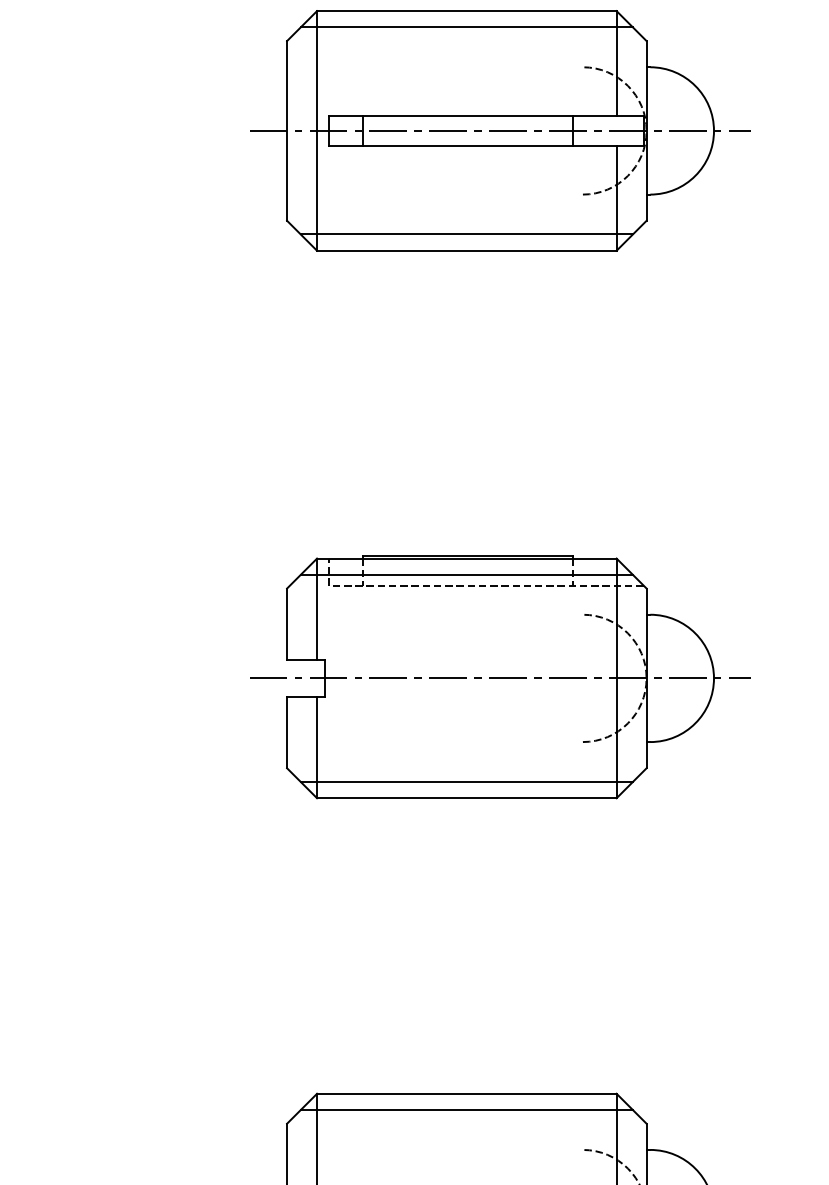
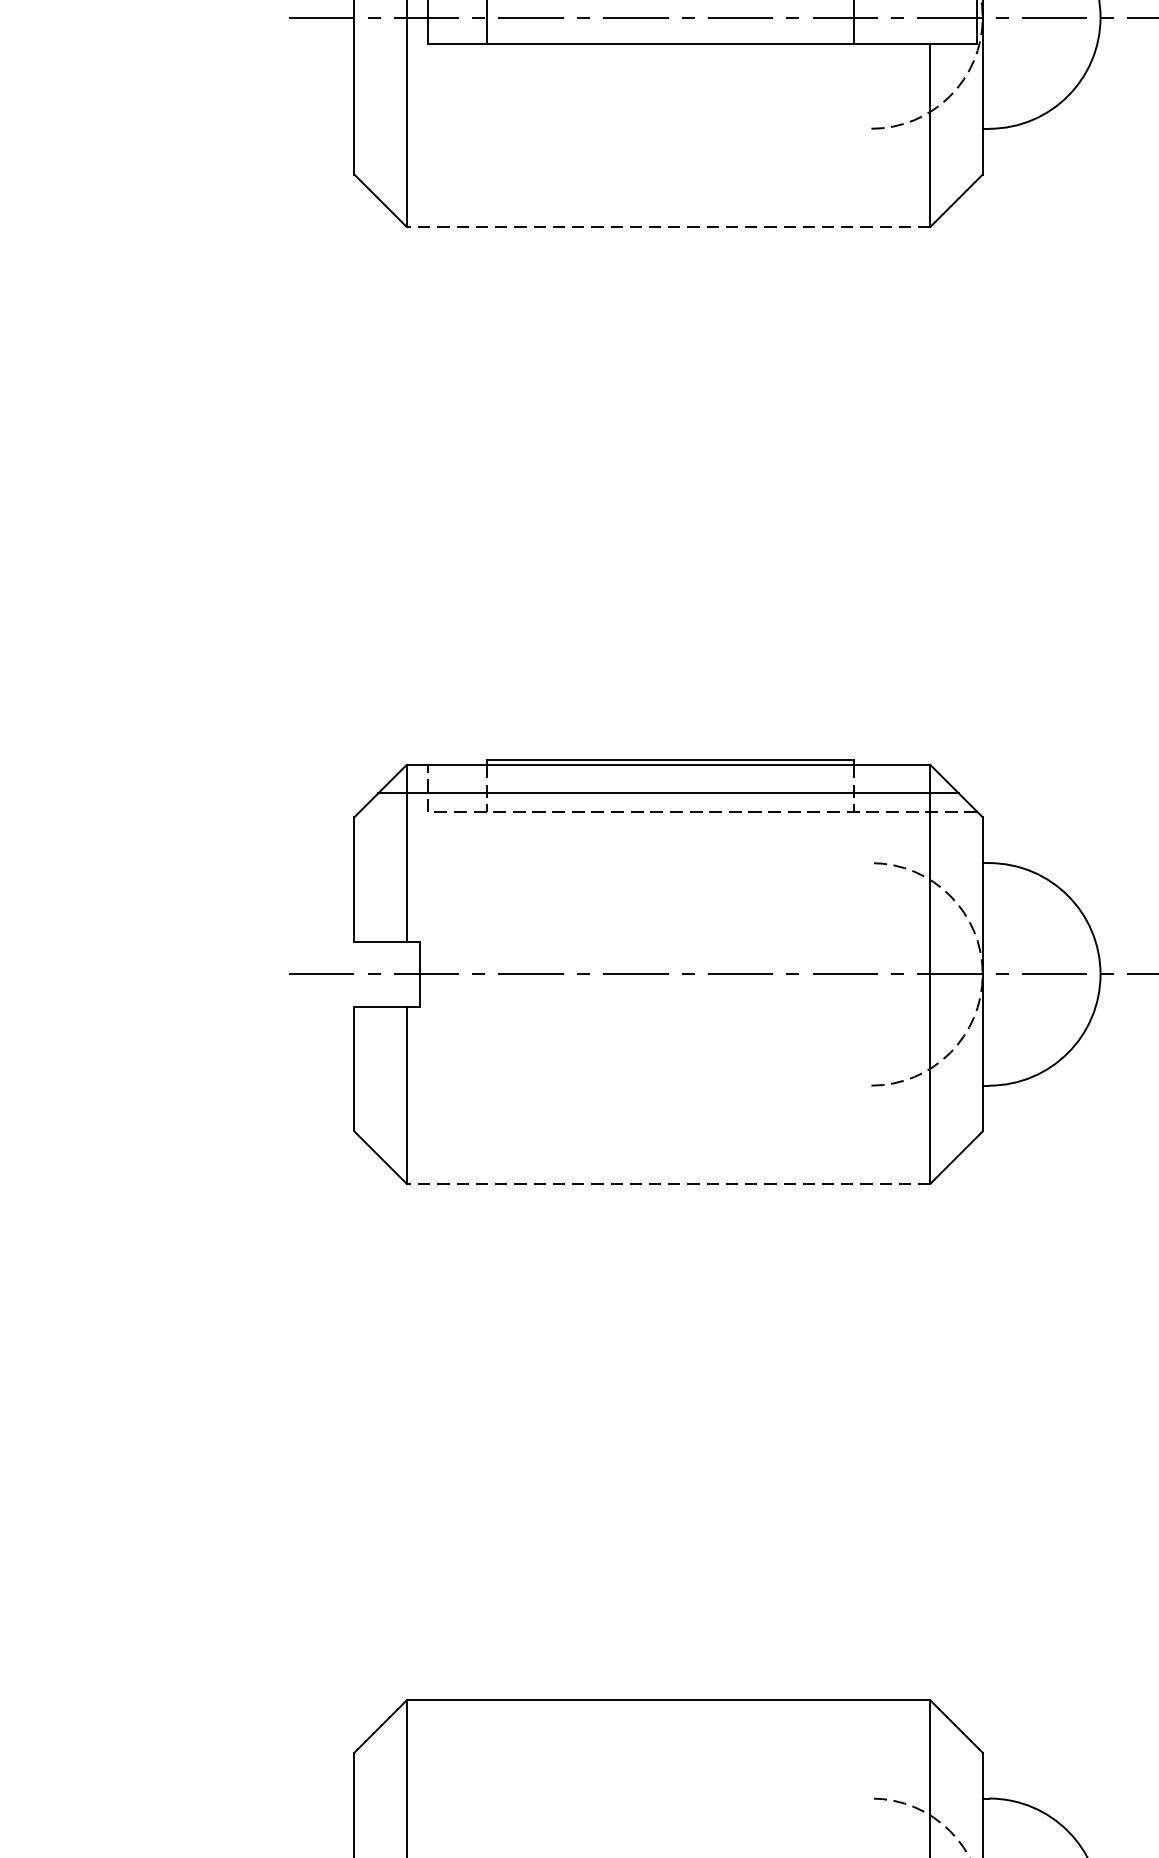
line: (466, 234) -> (667, 198), removed
line: (466, 250) -> (667, 226), solid -> dashed
line: (466, 782) -> (667, 1156), removed
line: (466, 798) -> (667, 1184), solid -> dashed
line: (466, 1110) -> (667, 1729), removed

